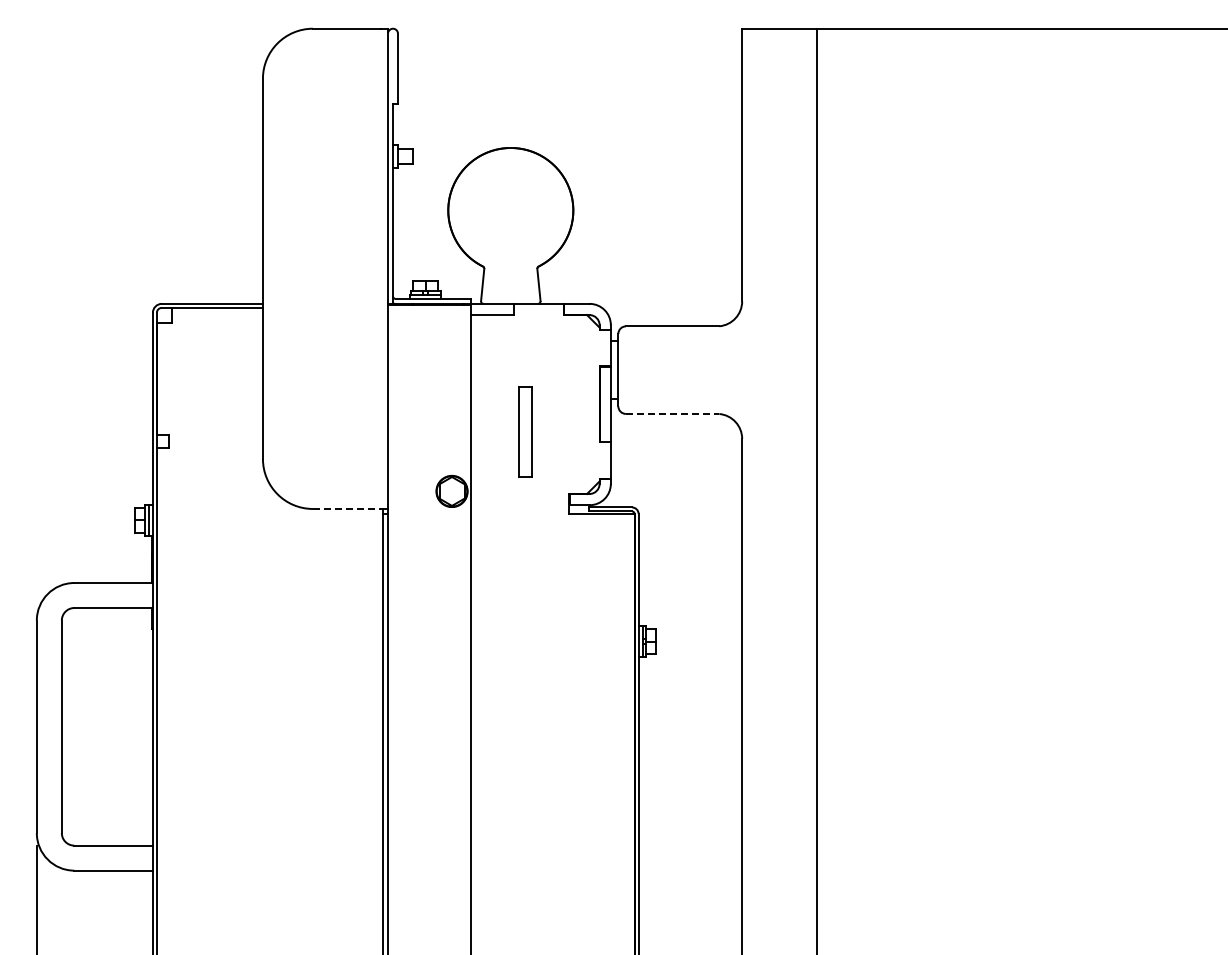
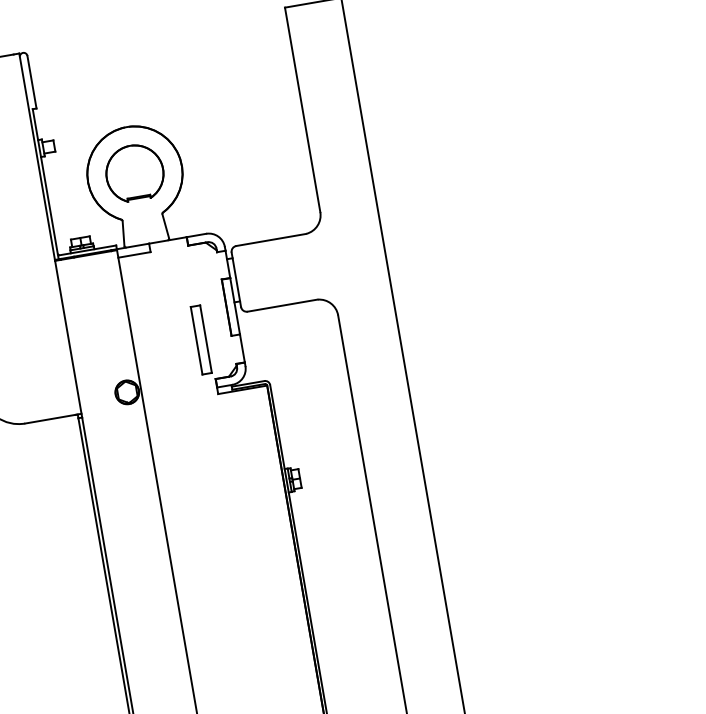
part: (510, 208) -> (134, 172), added
line: (672, 413) -> (282, 305), dashed -> solid
part: (525, 431) -> (201, 339), moved
line: (346, 508) -> (50, 418), dashed -> solid

